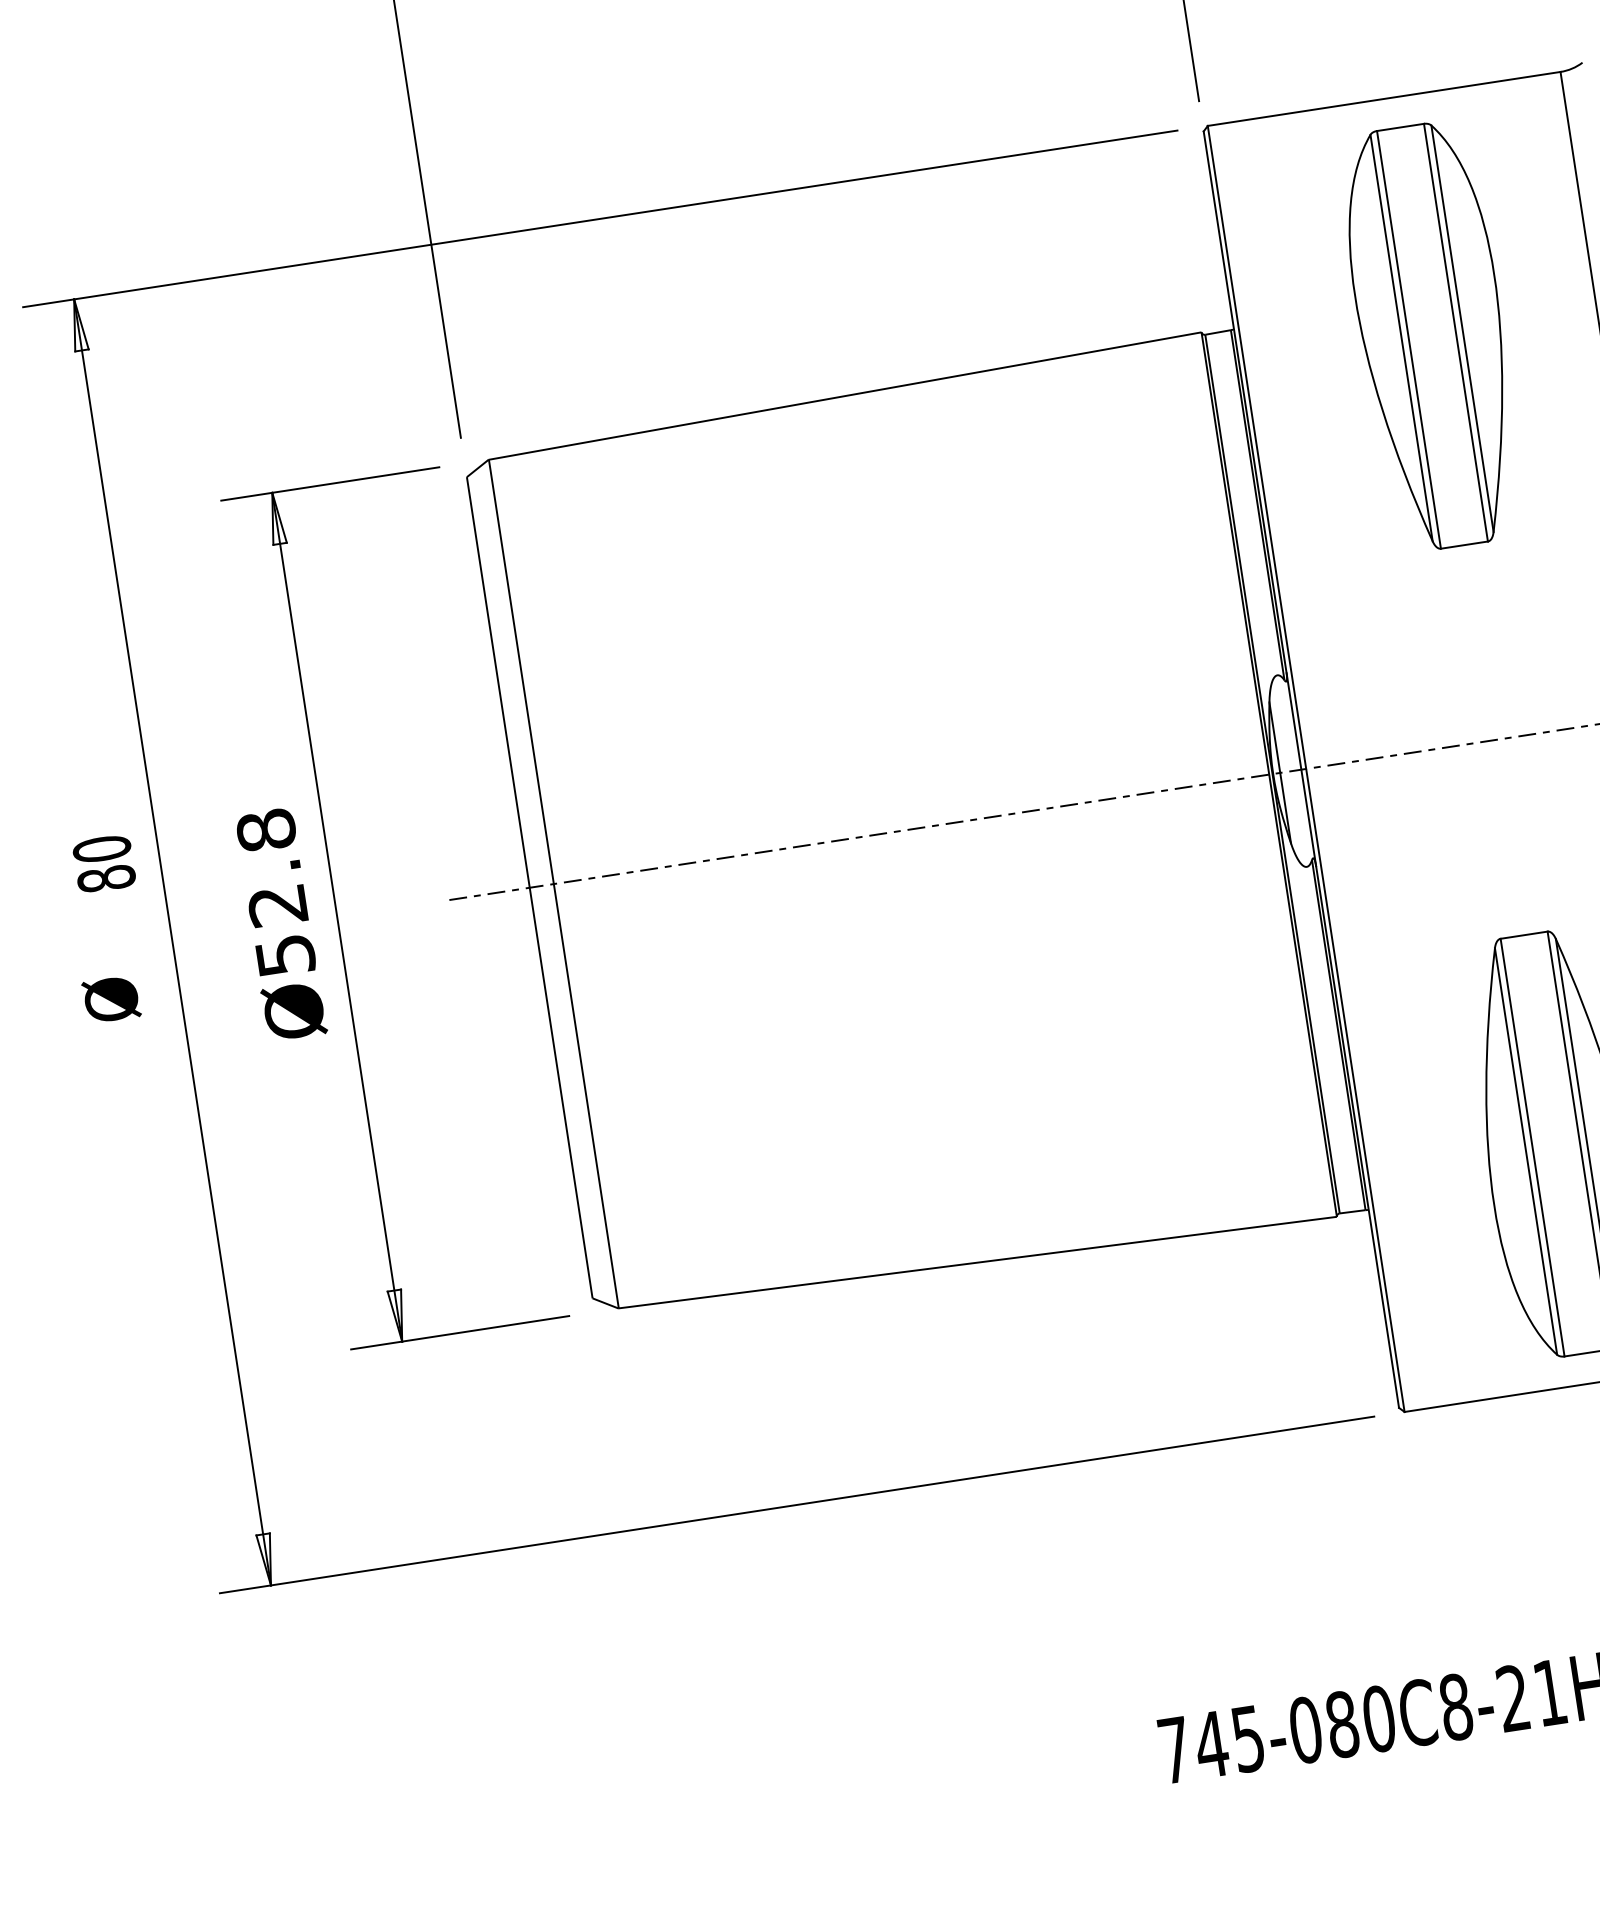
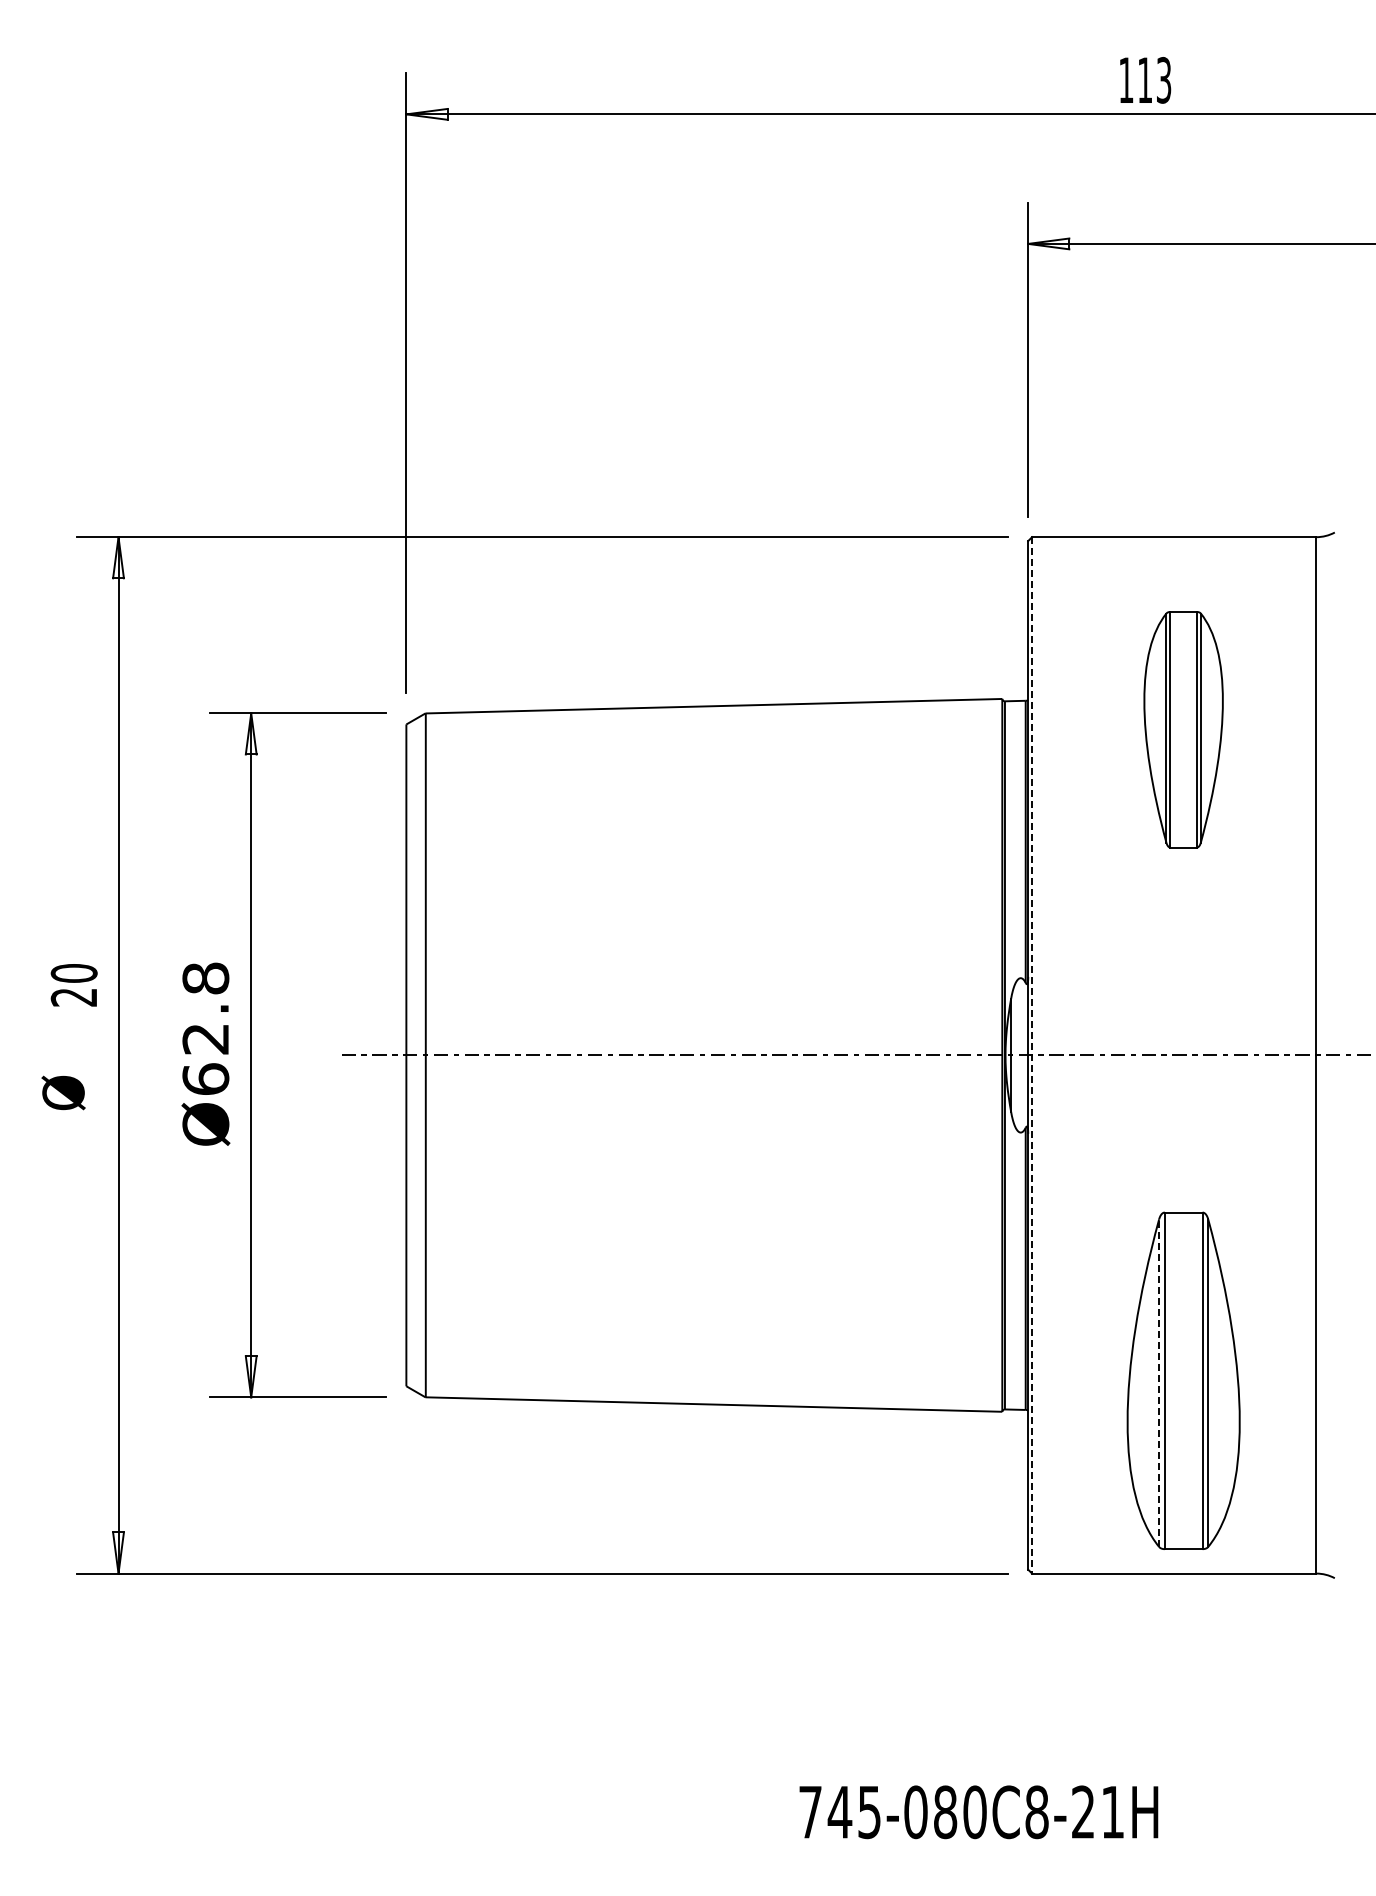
part: (1432, 335) -> (1183, 729), size x0.7
line: (1306, 769) -> (1032, 1055), solid -> dashed
text: (105, 879) -> (73, 997), 80 -> 20
text: (284, 954) -> (205, 1078), Ø52.8 -> Ø62.8
line: (1526, 1151) -> (1159, 1383), solid -> dashed

